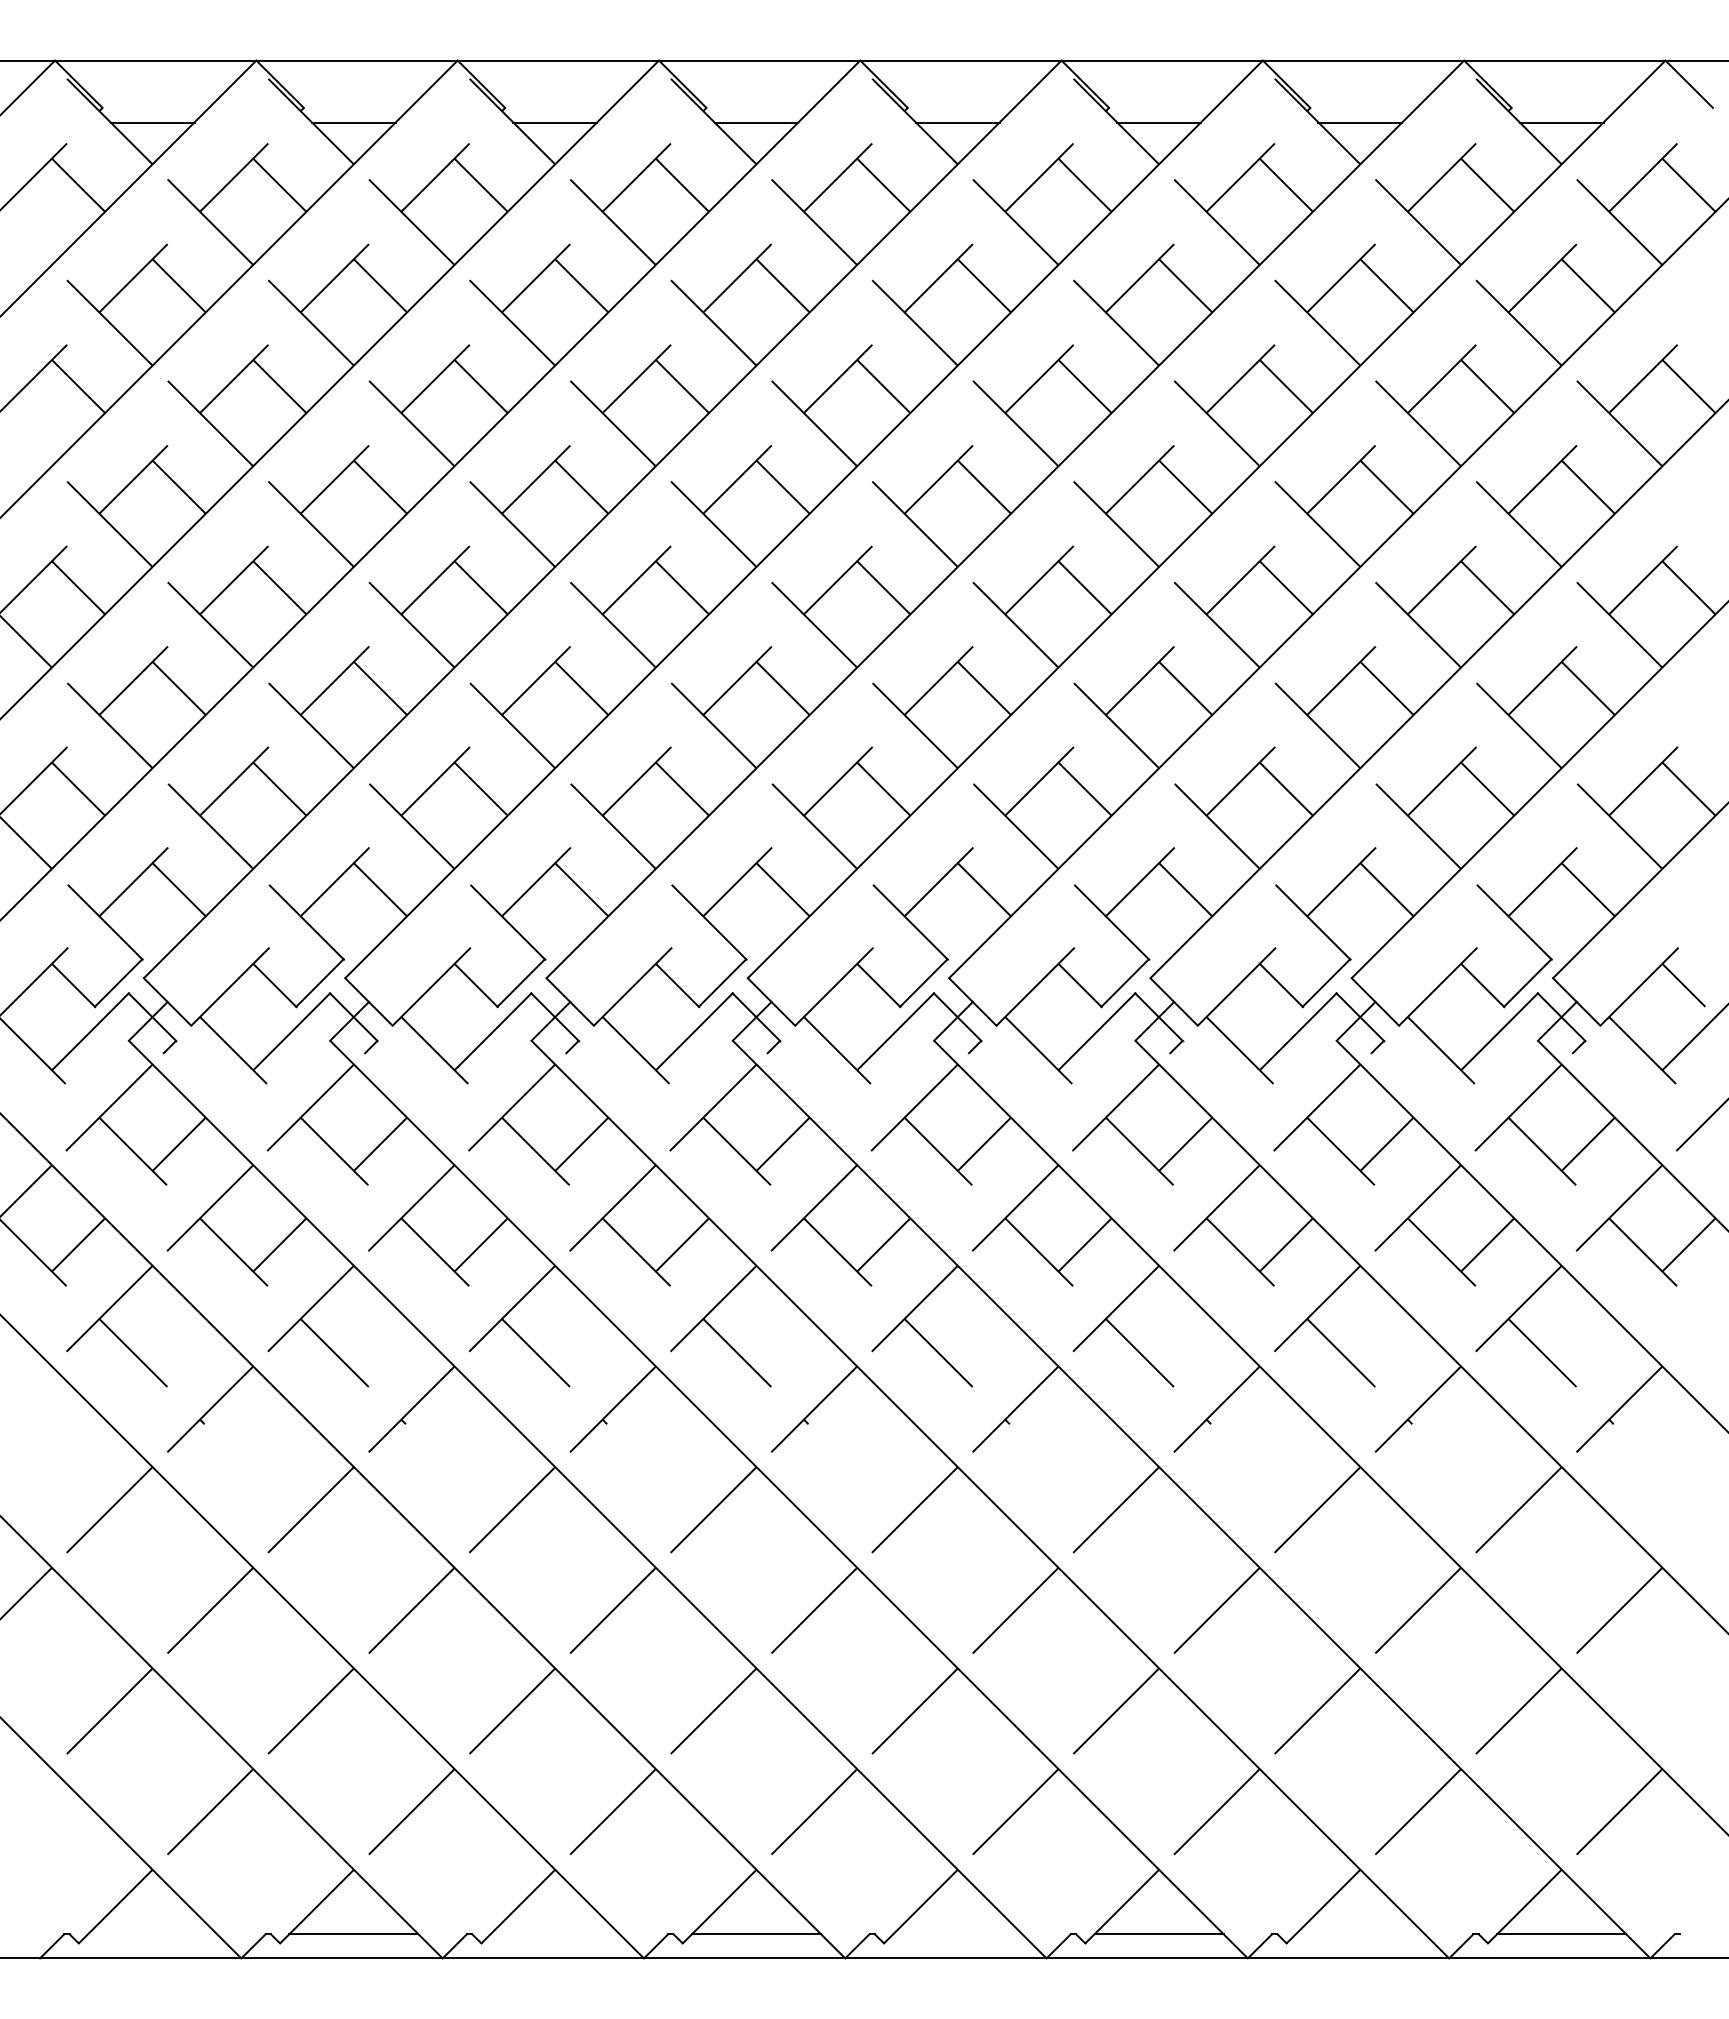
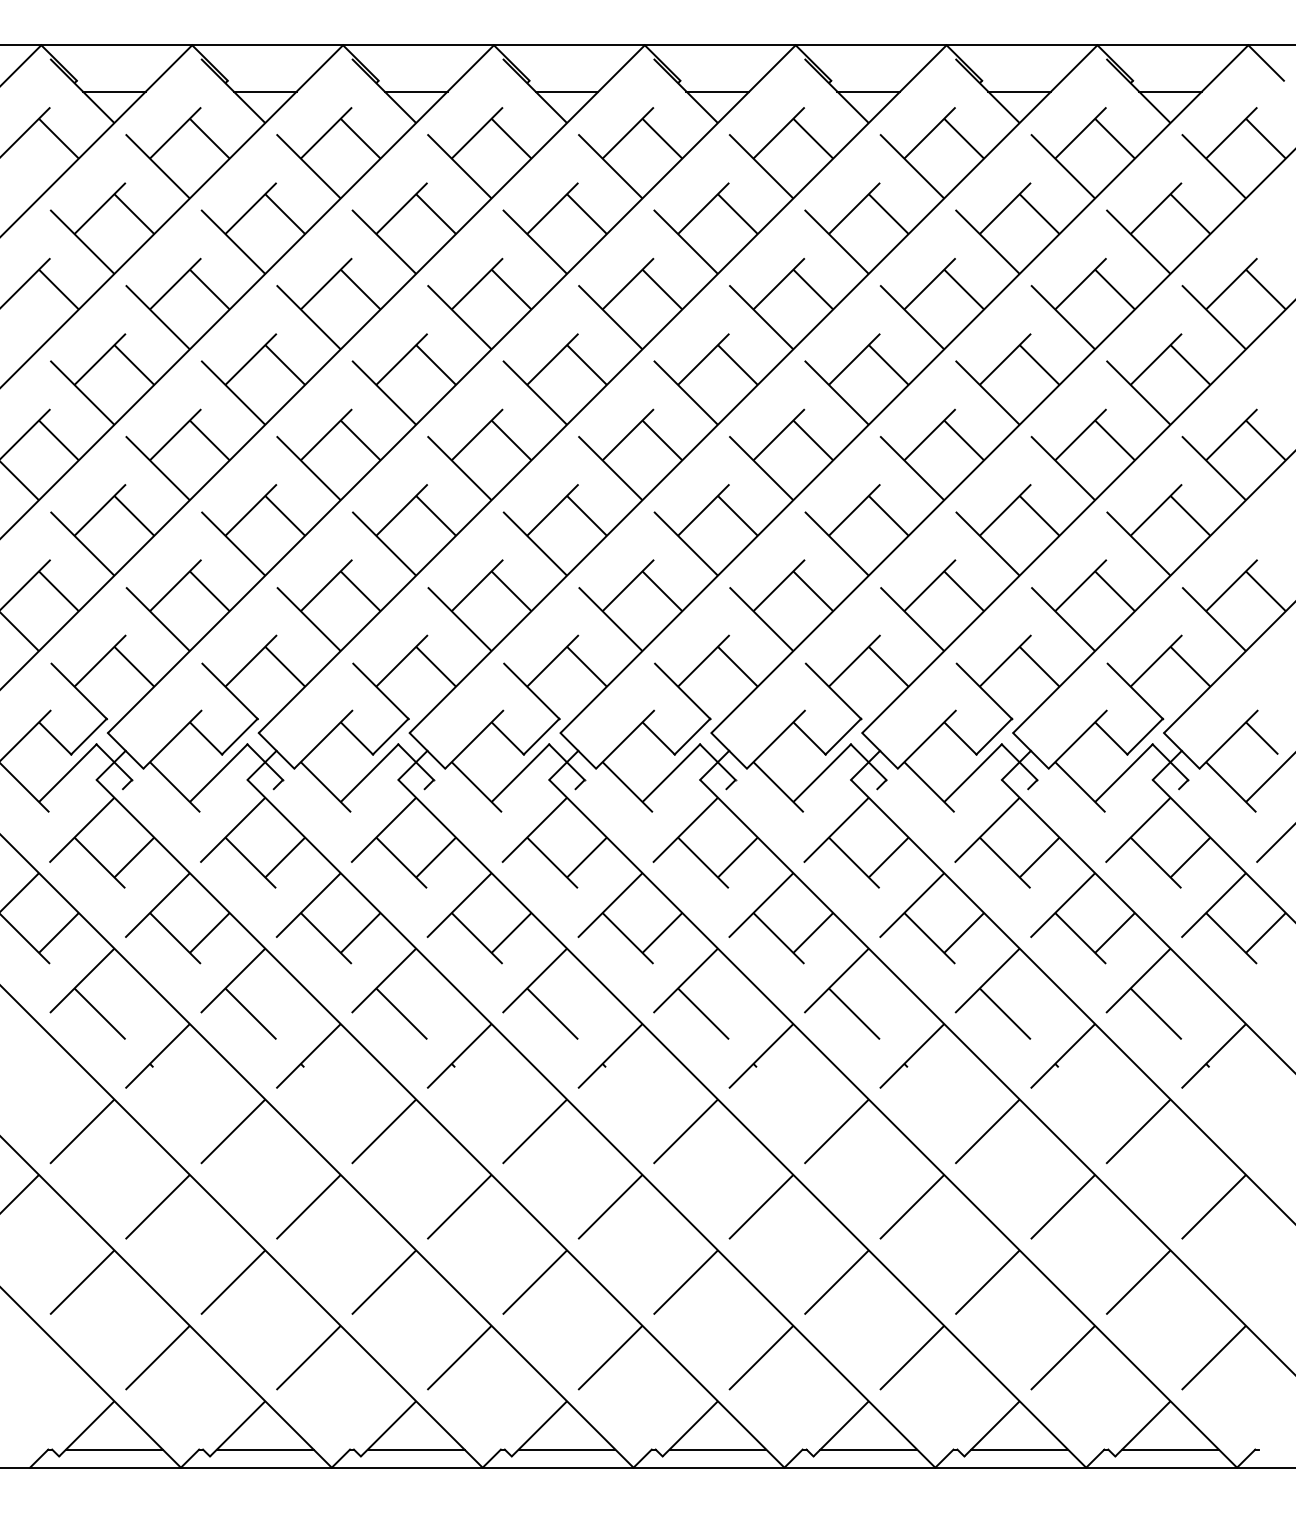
line: (152, 1934) -> (114, 1449), added
line: (554, 1934) -> (415, 1449), added
line: (957, 1934) -> (717, 1449), added
line: (1359, 1934) -> (1019, 1449), added

